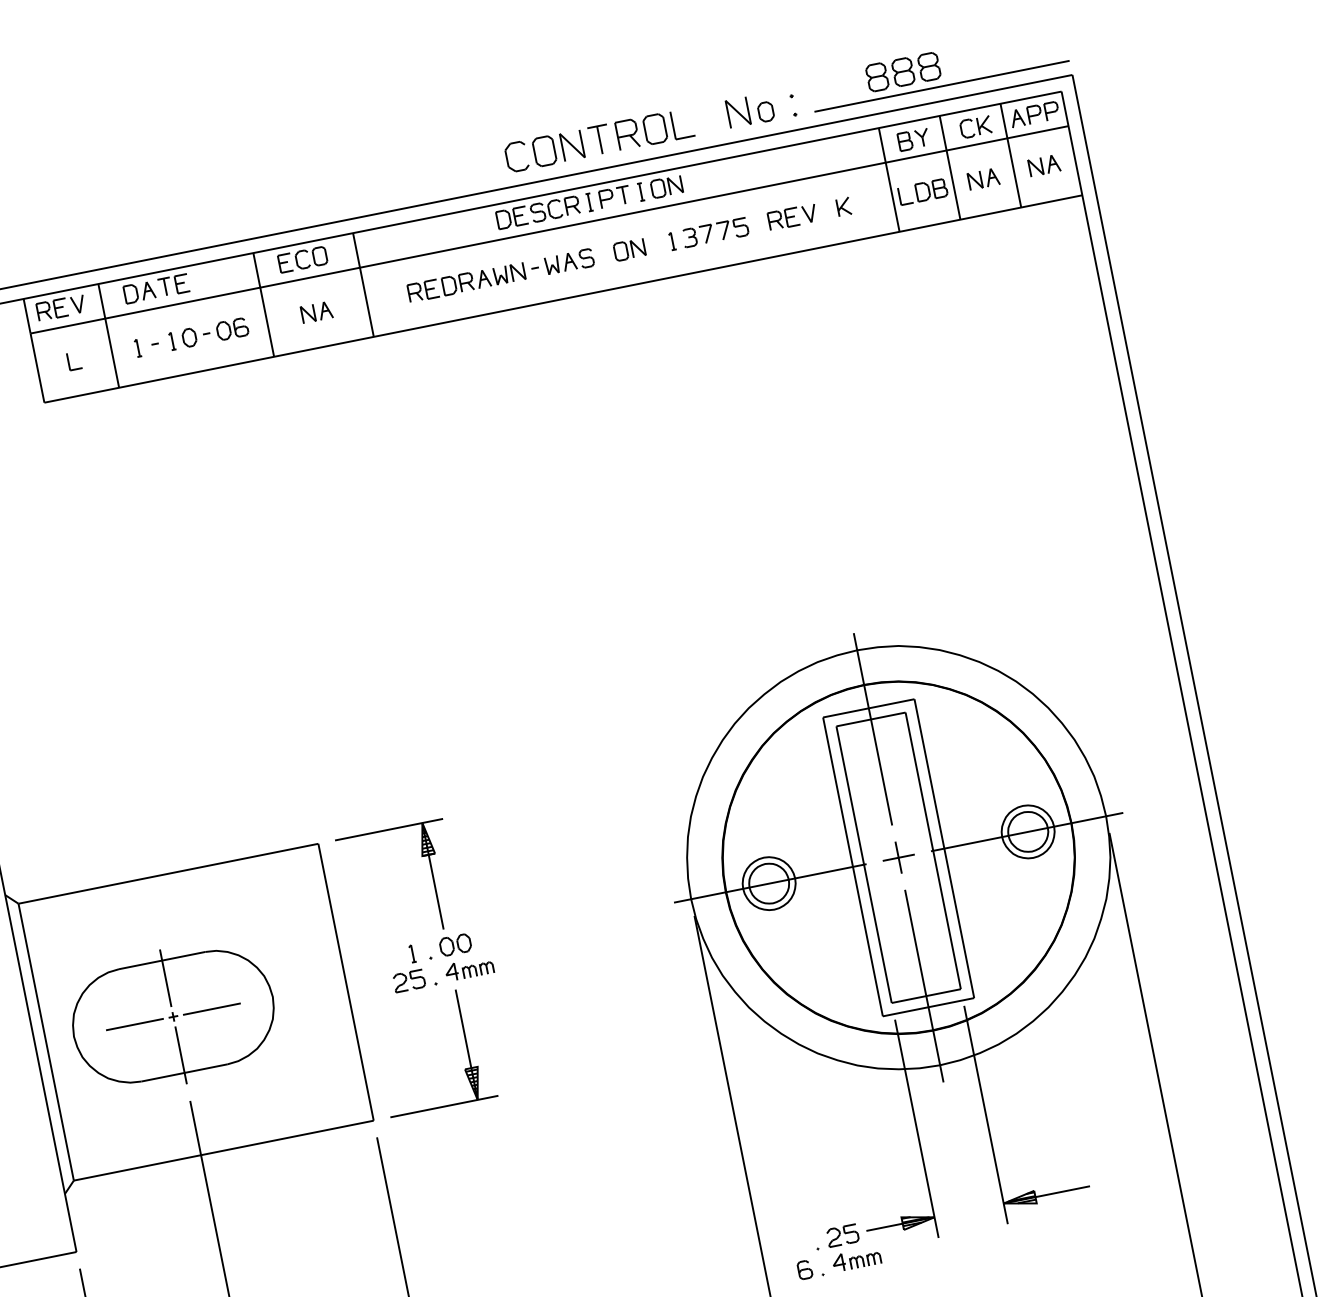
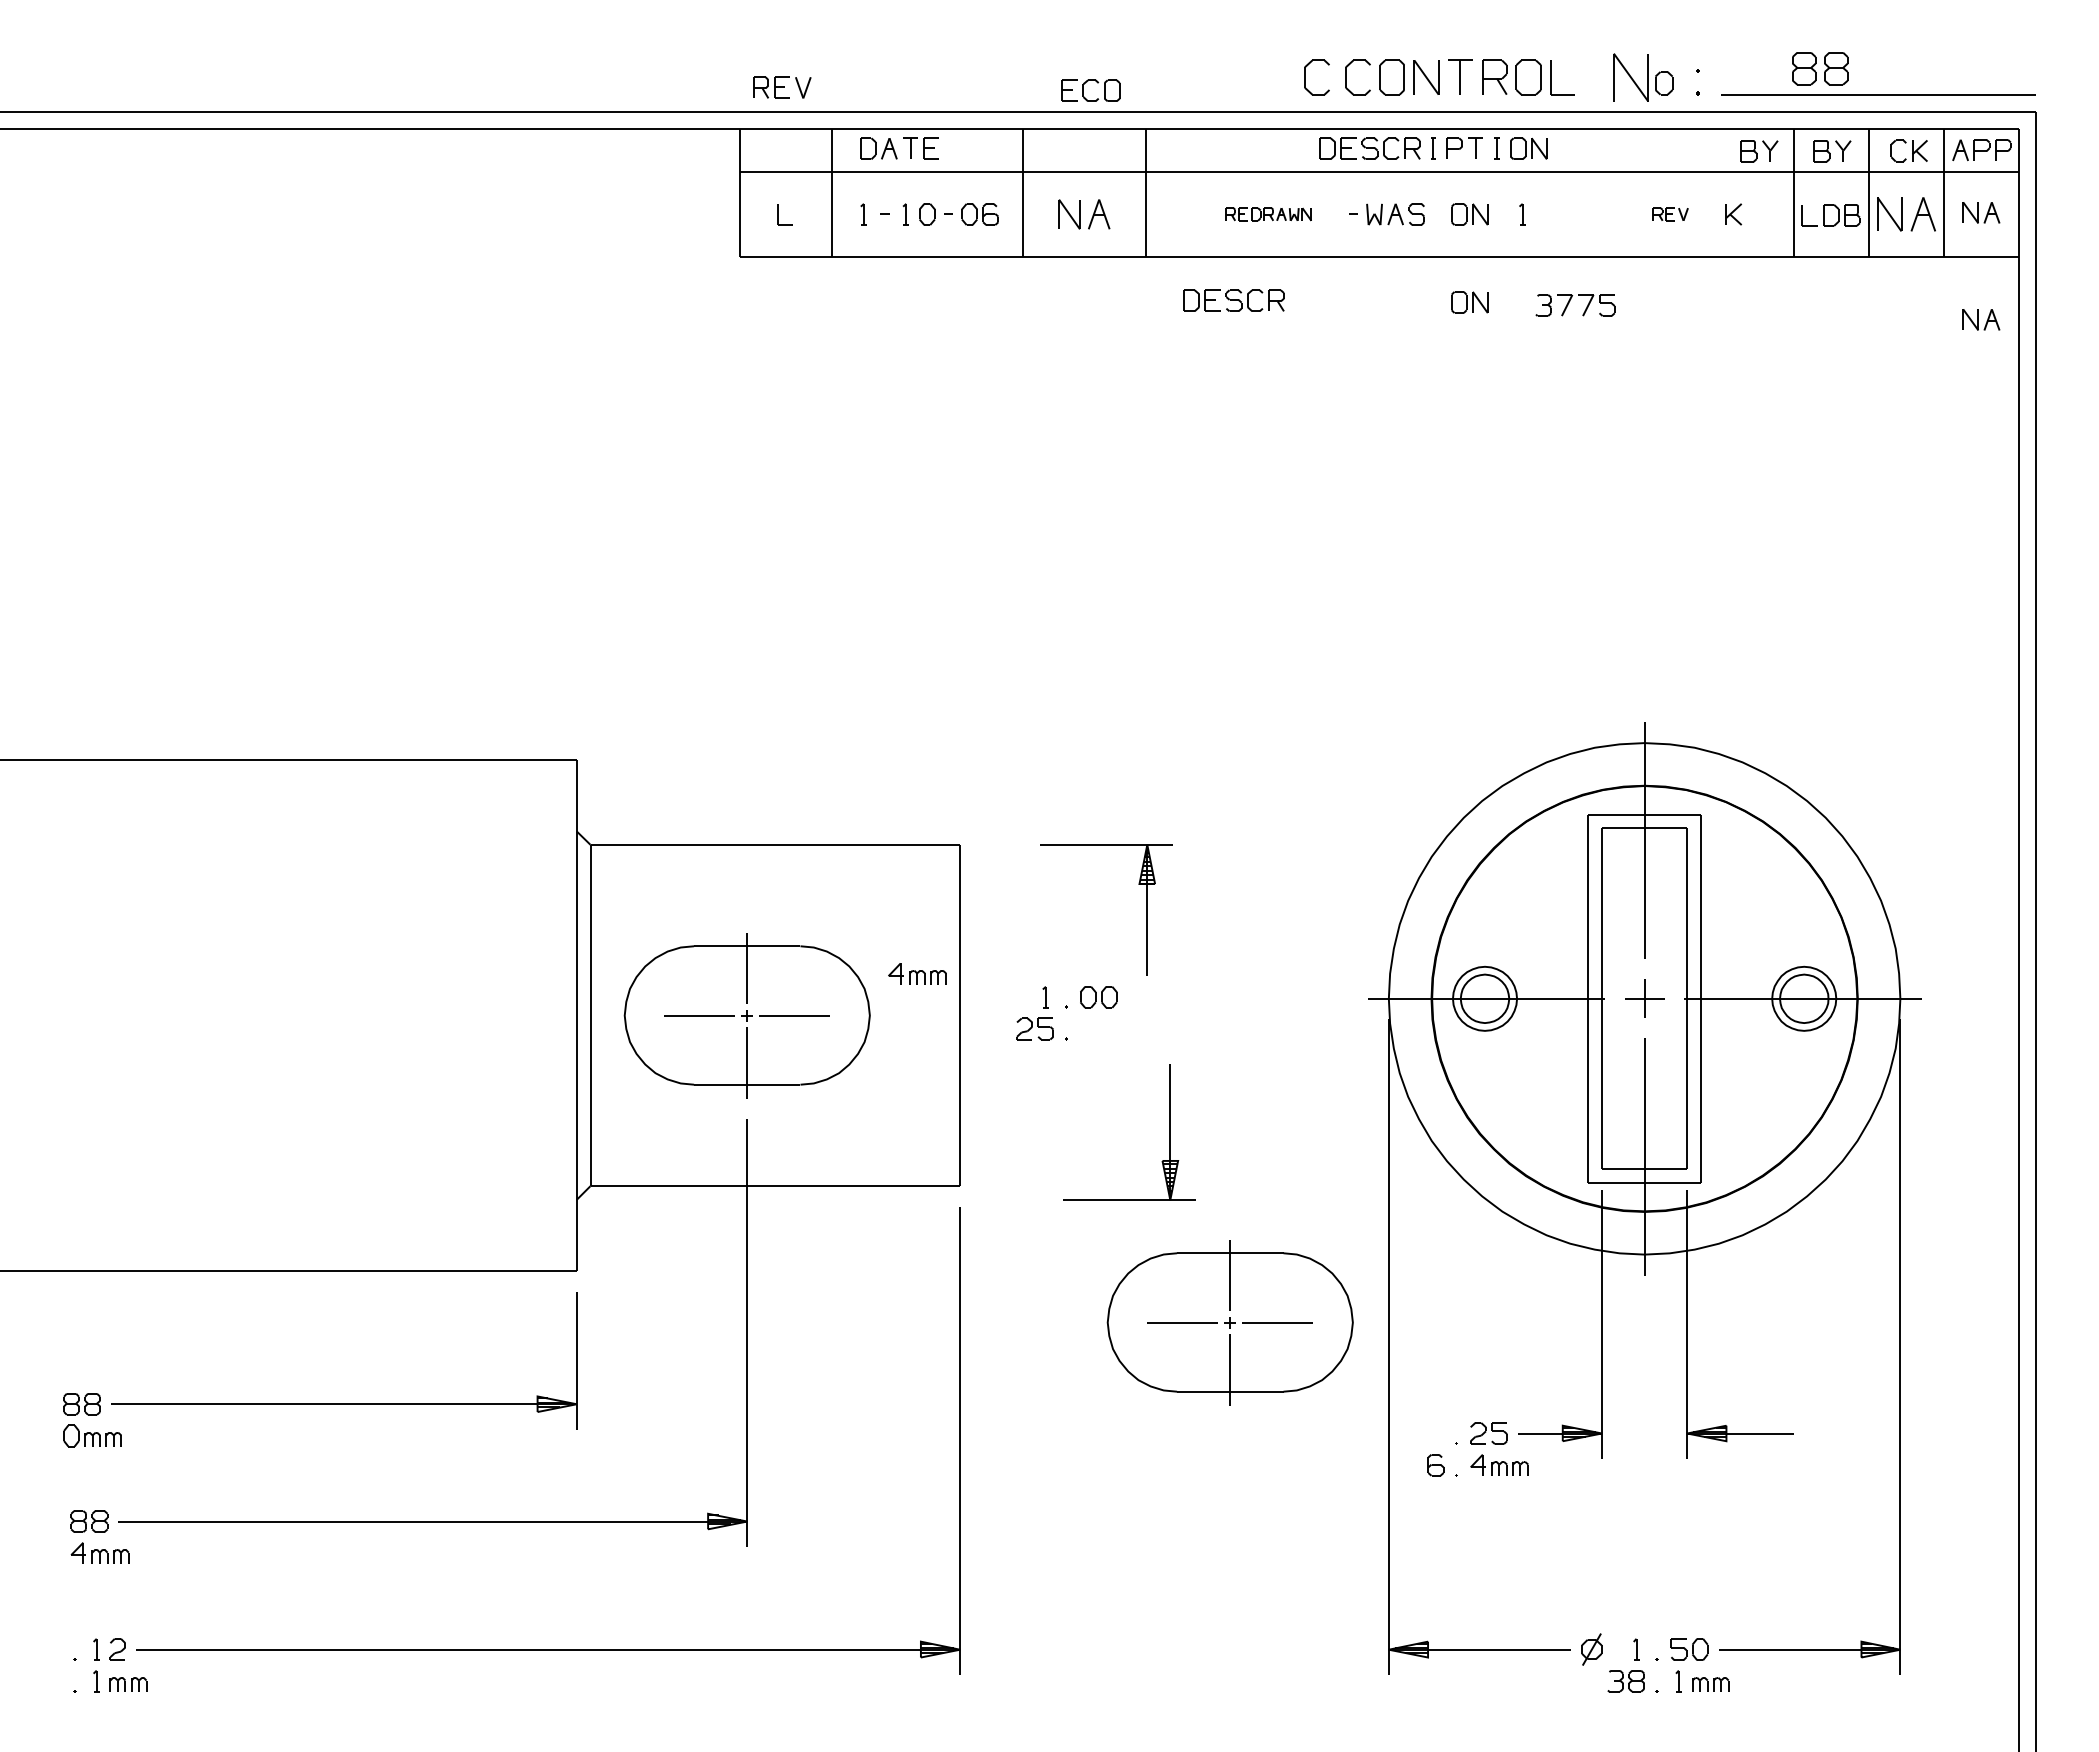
part: (929, 66) -> (1868, 68), removed
part: (737, 112) -> (1630, 77), size x1.4
part: (854, 151) -> (1759, 151), added
part: (474, 165) -> (1305, 77), added
part: (983, 179) -> (1905, 214), size x1.6
part: (792, 217) -> (1670, 214), size x0.6
part: (710, 232) -> (1569, 303), moved
part: (1061, 252) -> (1981, 319), added
part: (296, 260) -> (1083, 90), moved
part: (466, 282) -> (1268, 214), size x0.6
part: (61, 307) -> (782, 87), moved
part: (316, 312) -> (1083, 214), size x1.4
part: (643, 321) -> (1469, 302), added
part: (451, 357) -> (1233, 300), added
part: (432, 875) -> (1146, 909), moved
part: (469, 968) -> (917, 973), moved
part: (466, 1045) -> (1169, 1132), moved
part: (614, 1187) -> (1229, 1322), added

